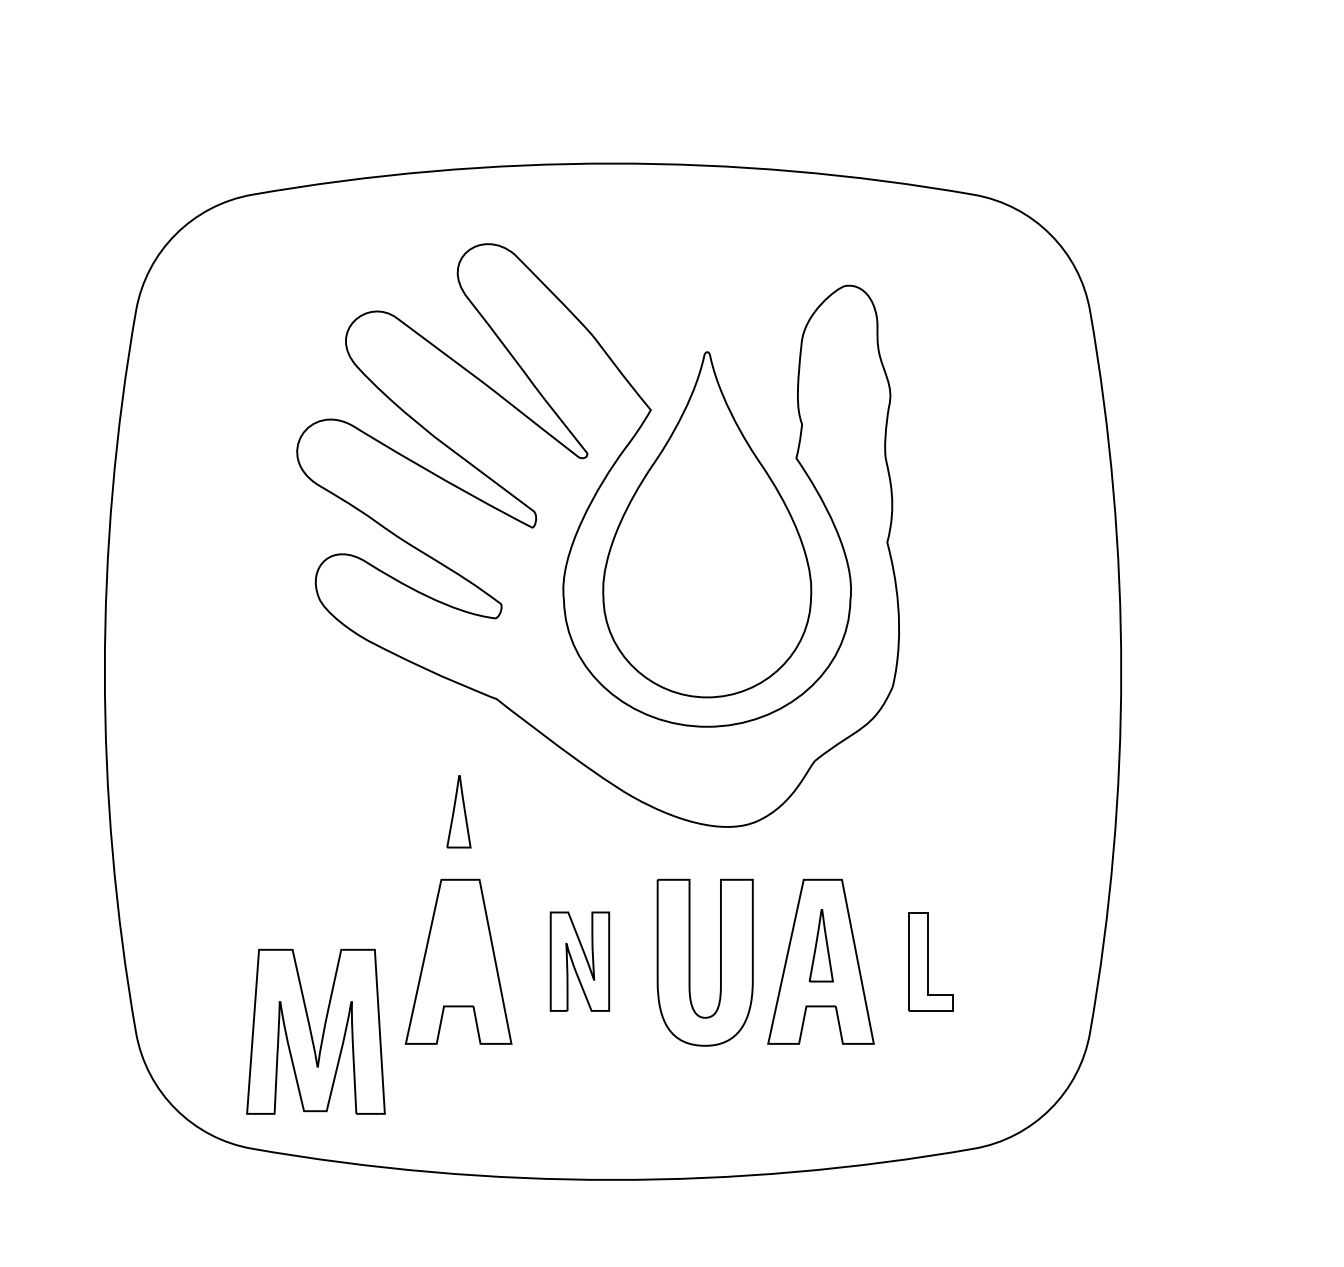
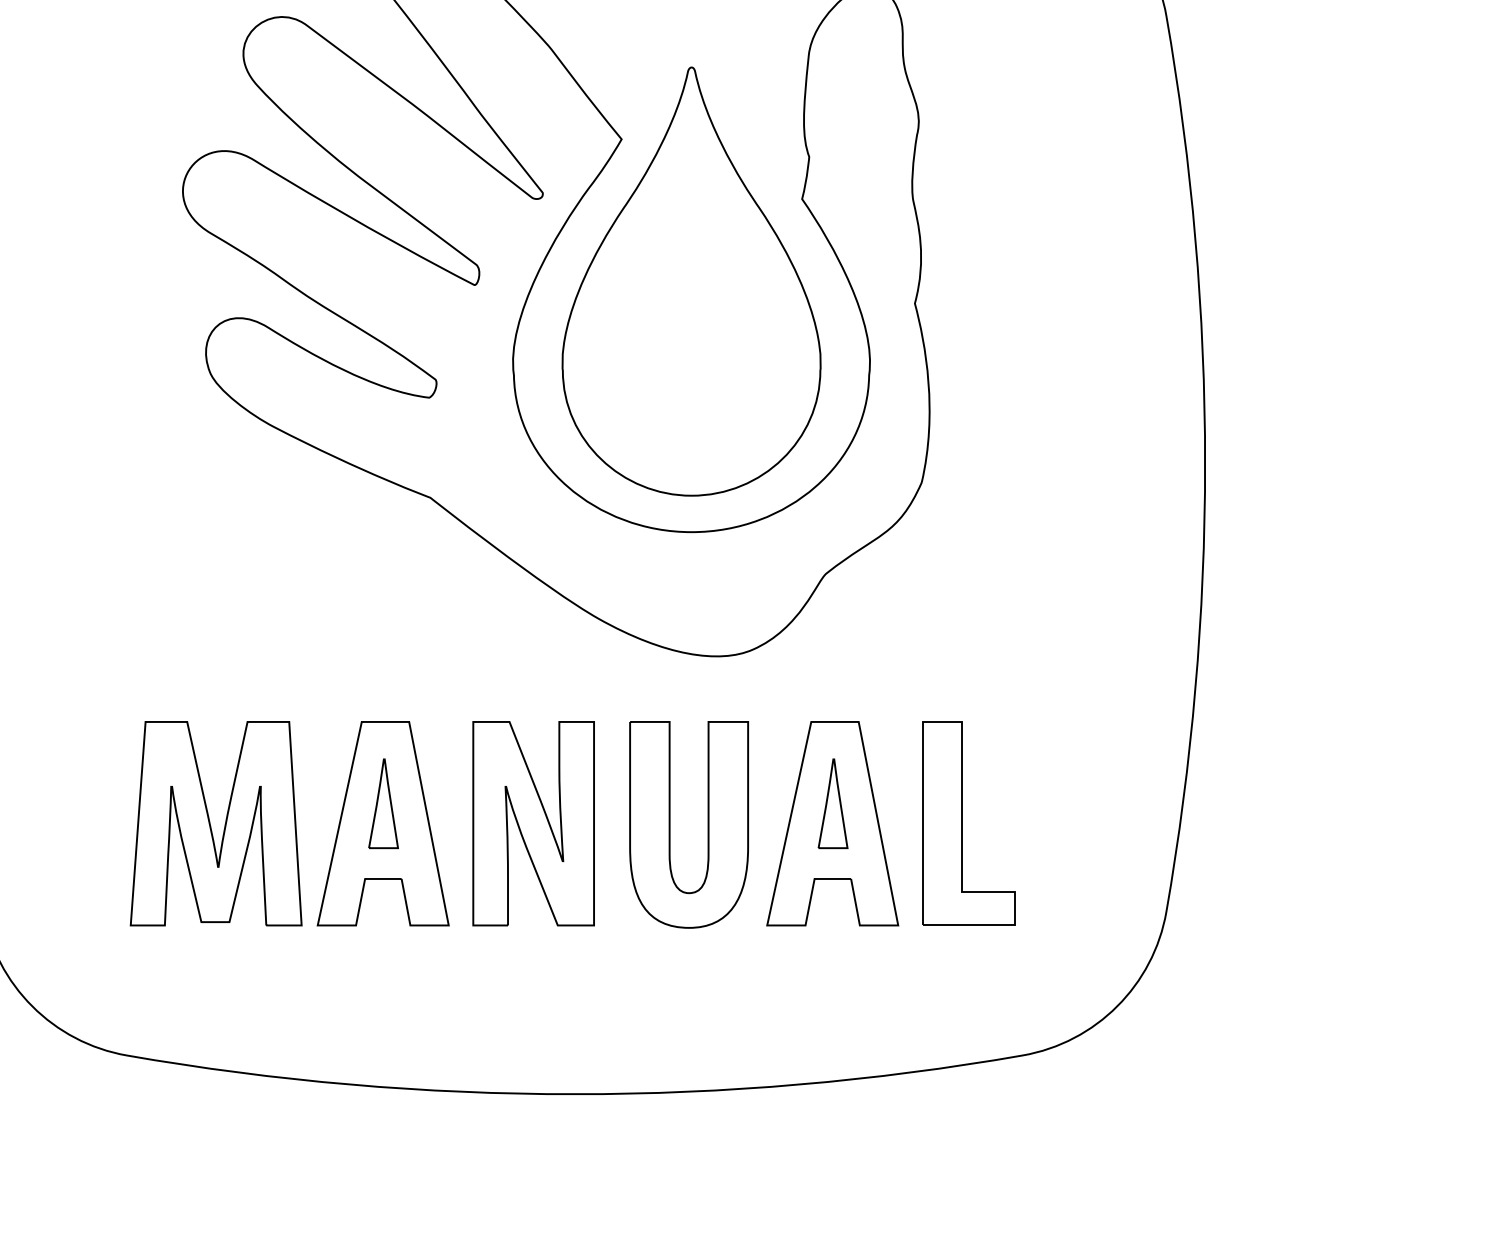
part: (458, 811) -> (383, 803), moved
part: (579, 961) -> (533, 823), size x1.67
part: (930, 961) -> (968, 823), size x1.67
part: (315, 1031) -> (215, 823), moved

